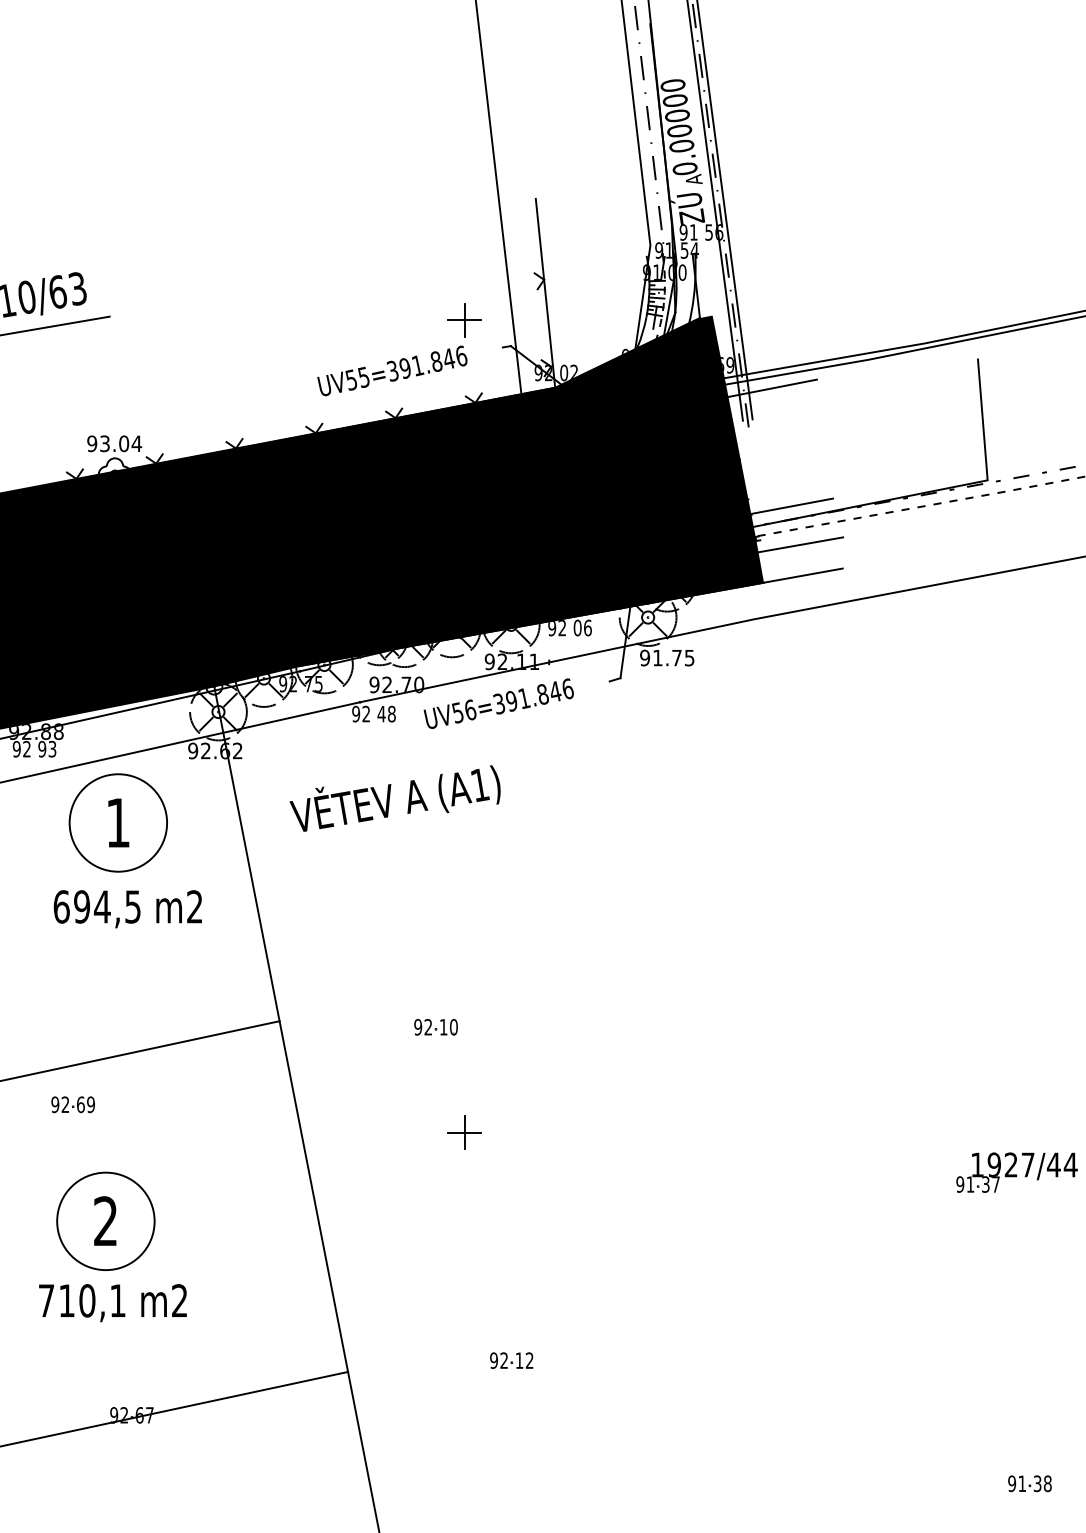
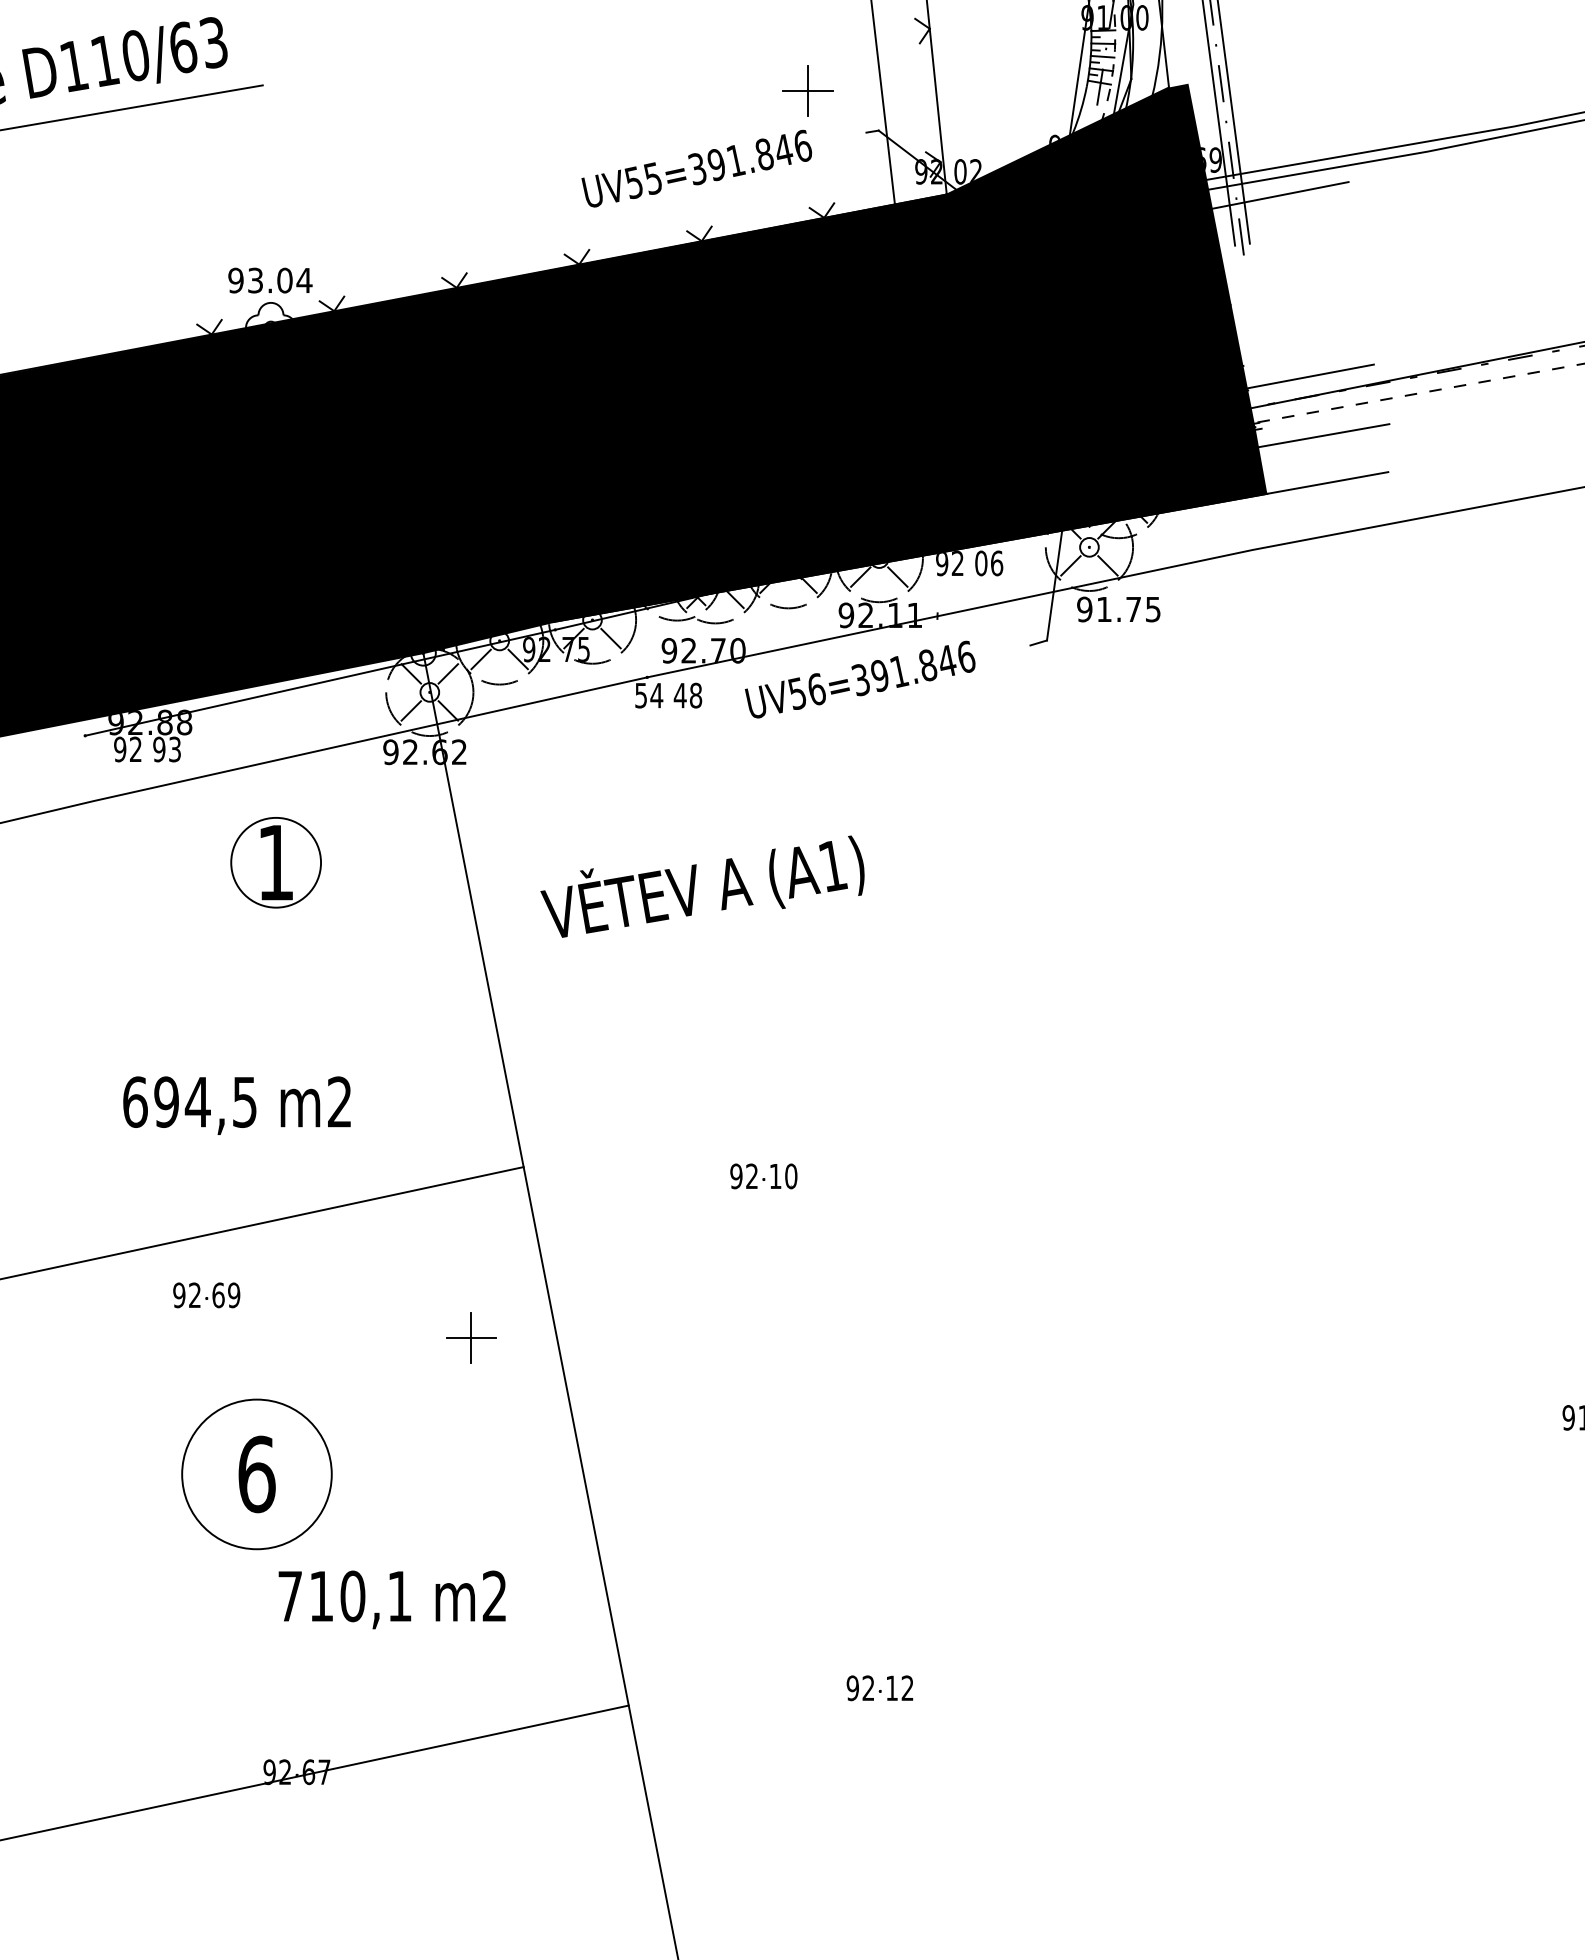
text: (361, 713) -> (649, 694), 92 -> 54
text: (394, 798) -> (701, 886), moved
circle: (118, 822) -> (276, 861), size x0.6
text: (127, 909) -> (236, 1106), moved
part: (464, 1132) -> (471, 1337), moved
text: (106, 1221) -> (257, 1474), 2 -> 6
text: (112, 1303) -> (391, 1600), moved

